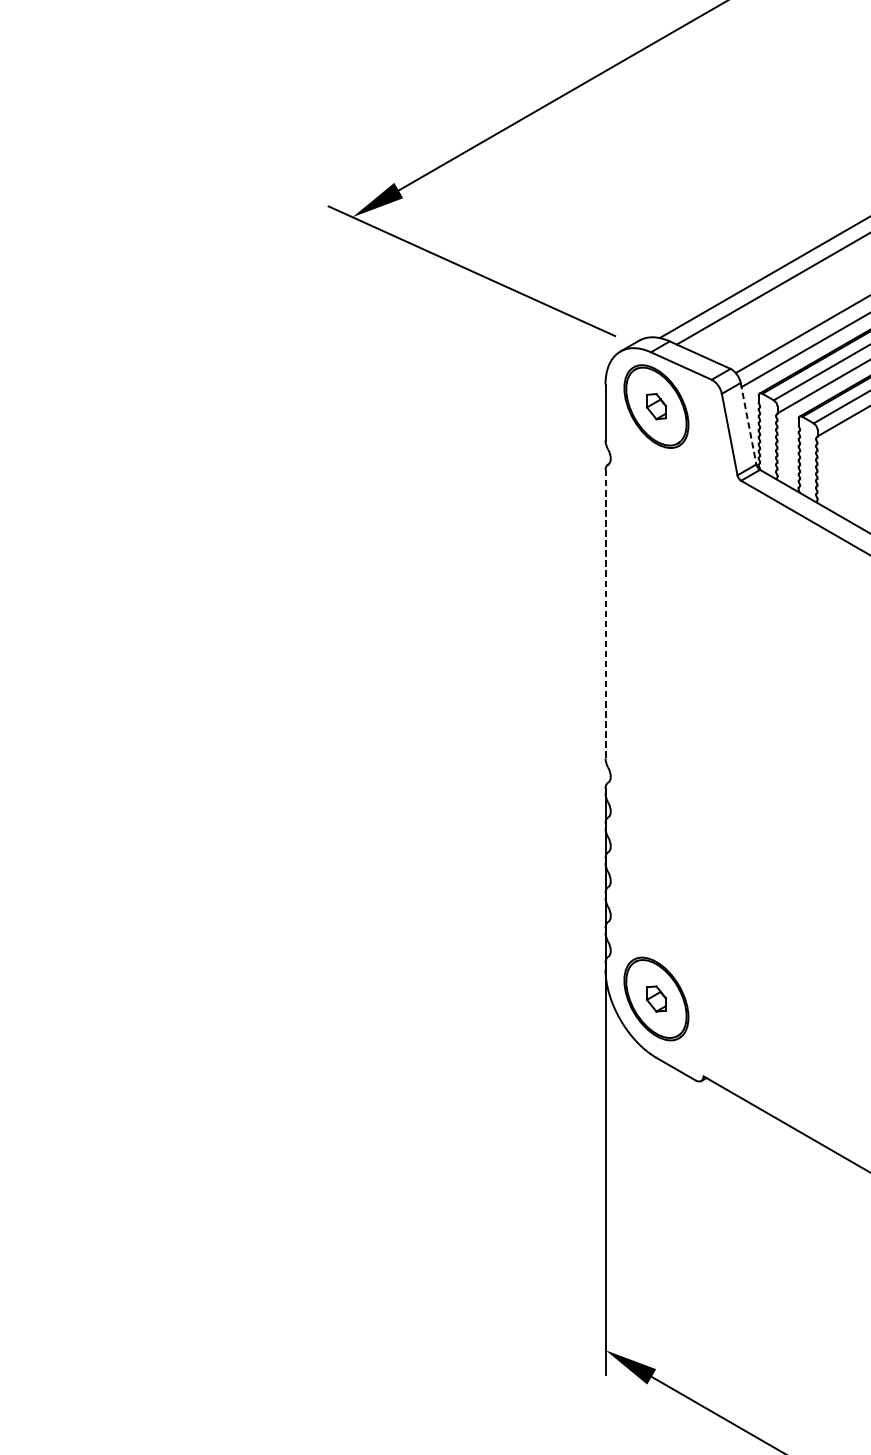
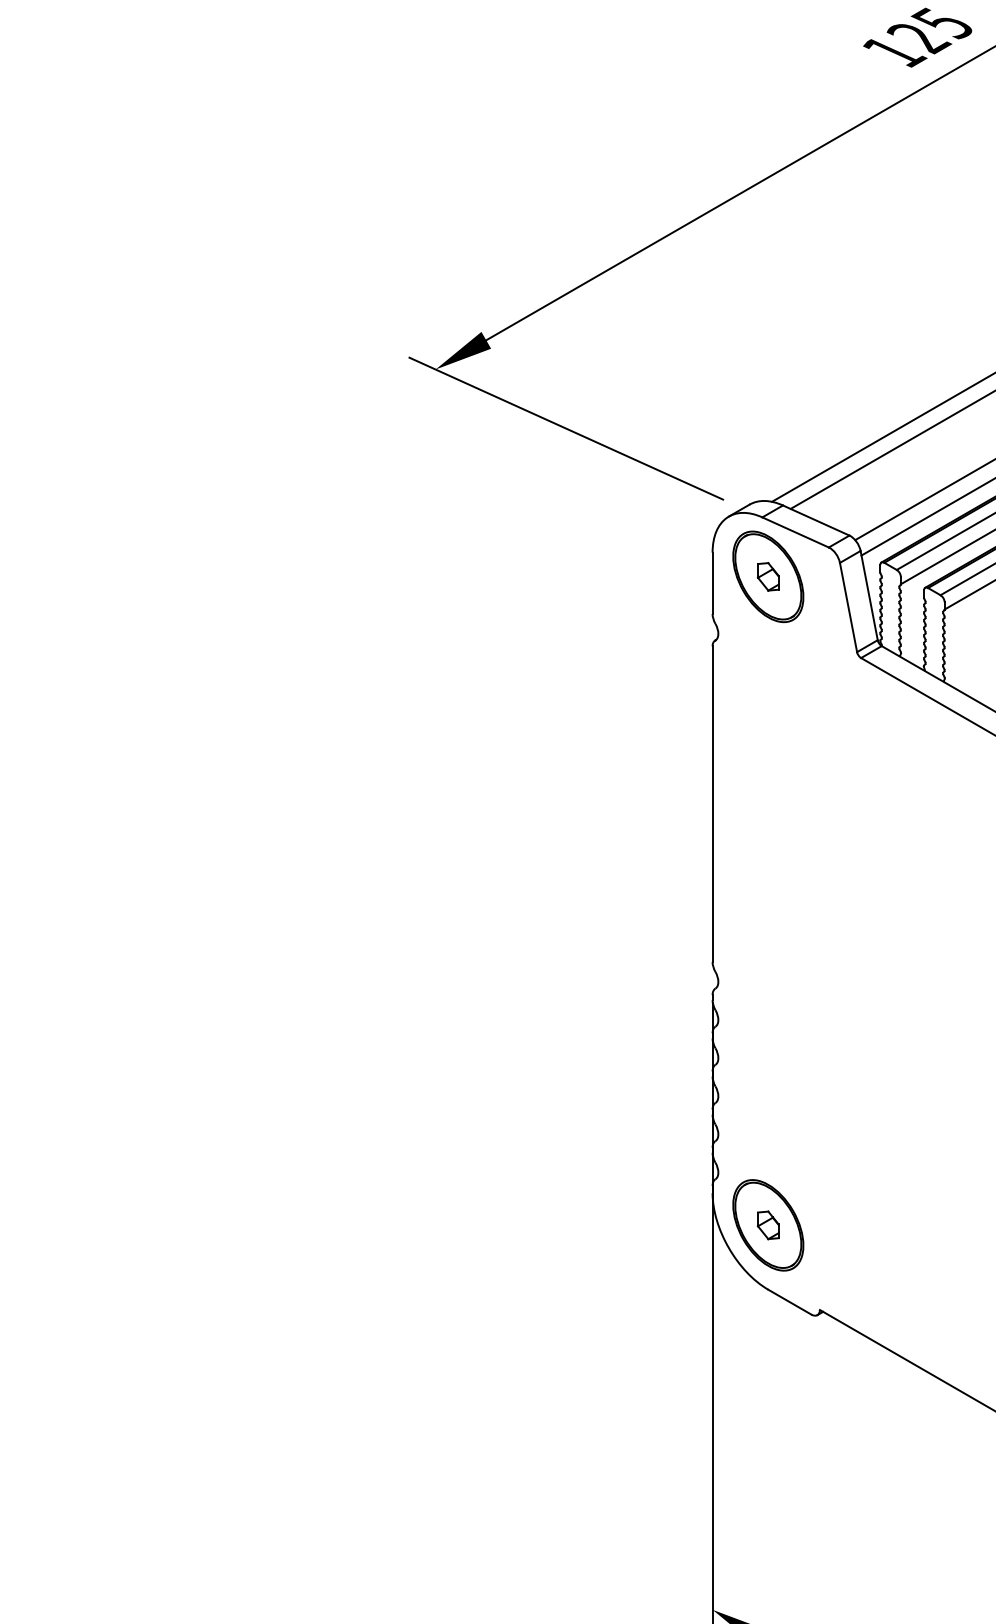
line: (748, 424) -> (869, 596), dashed -> solid
line: (605, 614) -> (712, 804), dashed -> solid

